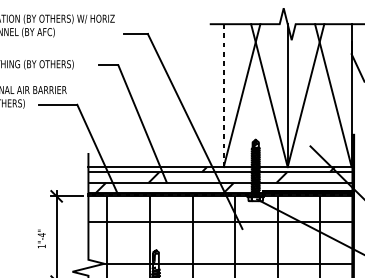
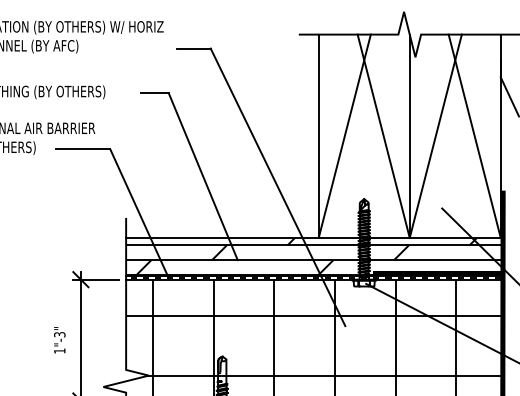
line: (223, 95) -> (318, 136), dashed -> solid
text: (41, 234) -> (59, 334), 1"-4" -> 1"-3"

